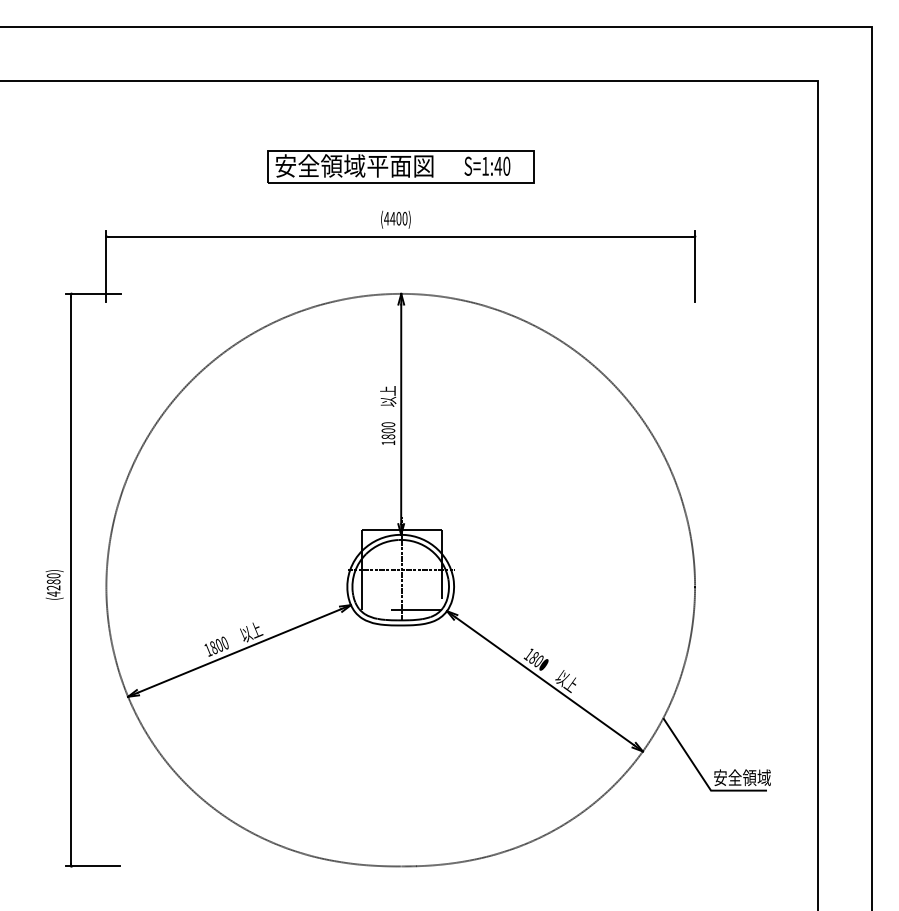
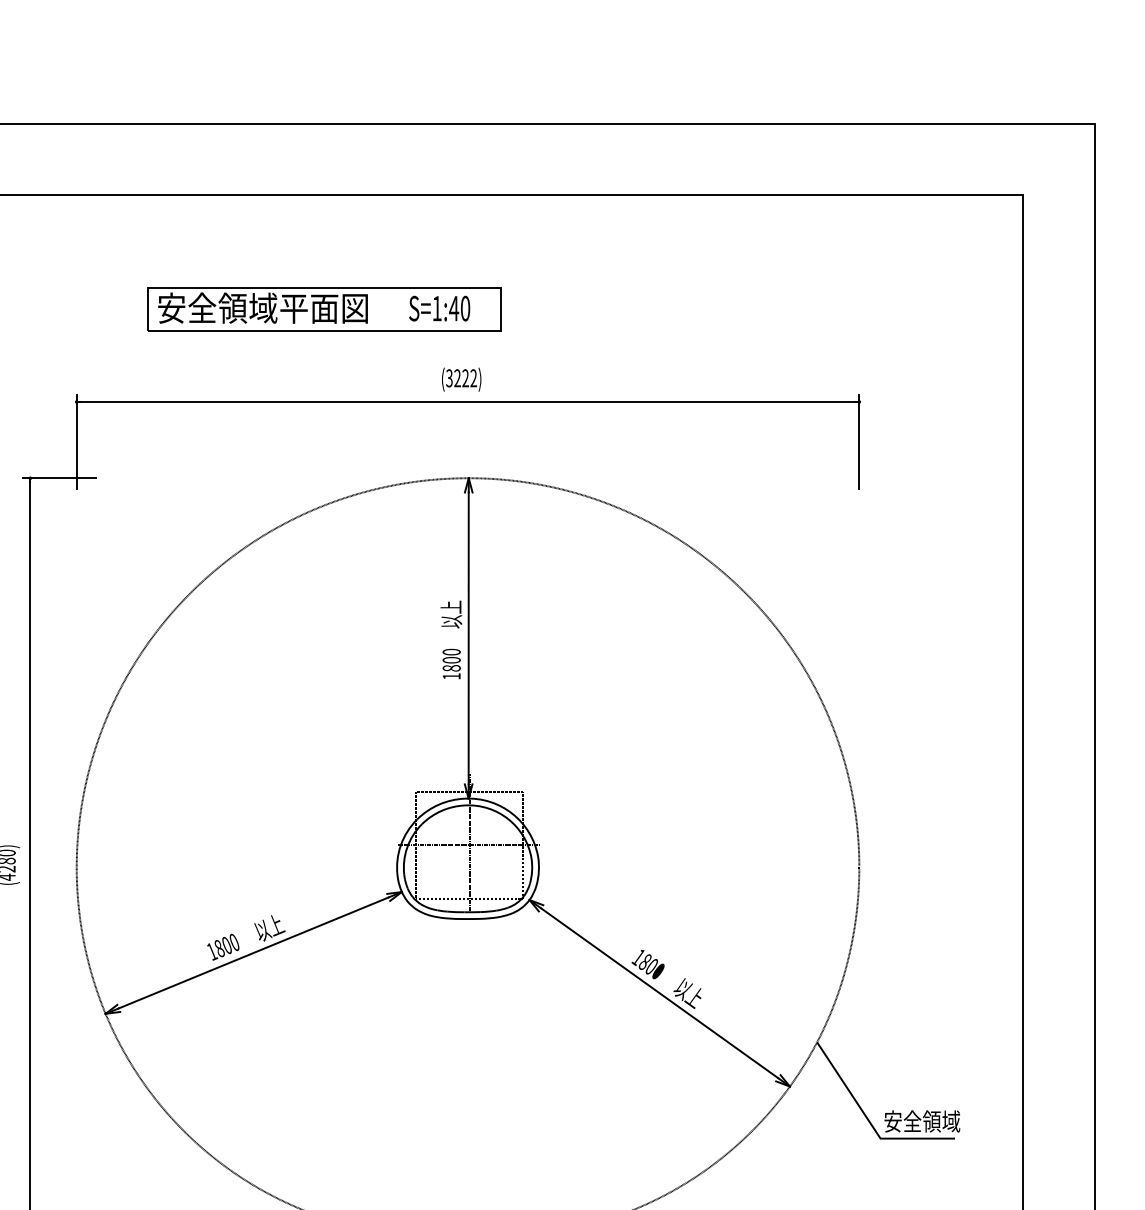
part: (400, 166) -> (324, 308), moved
text: (395, 218) -> (461, 378), (4400) -> (3222)

